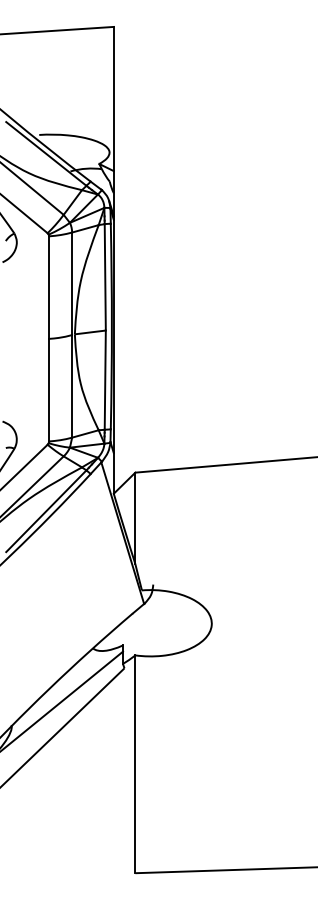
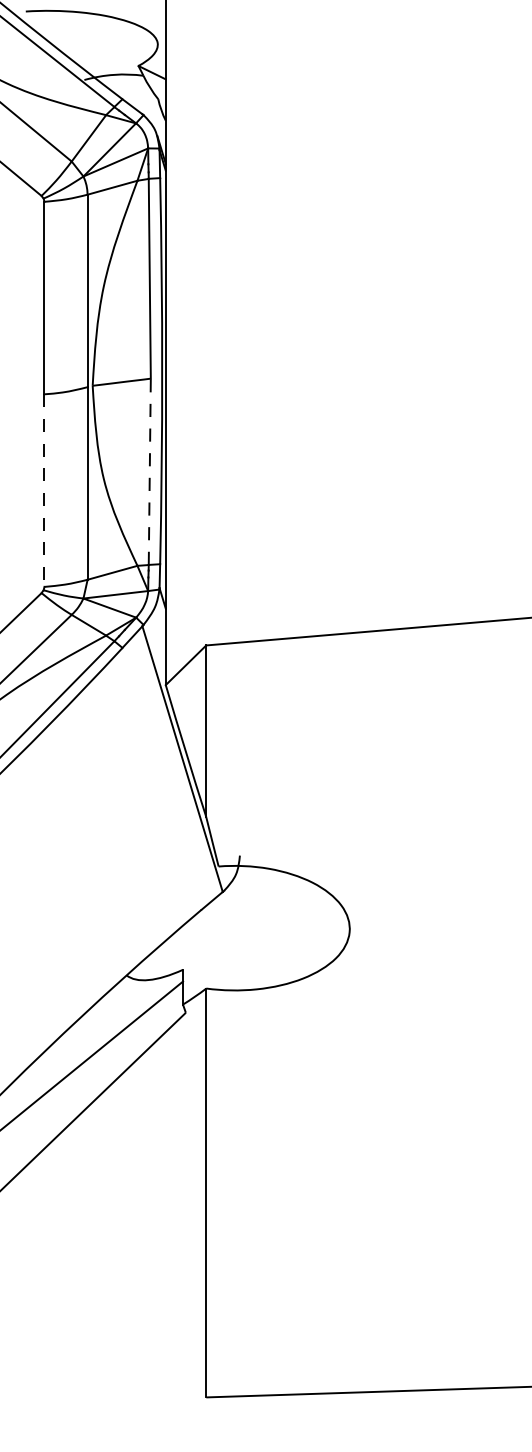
line: (105, 380) -> (150, 472), solid -> dashed
line: (49, 390) -> (45, 491), solid -> dashed

